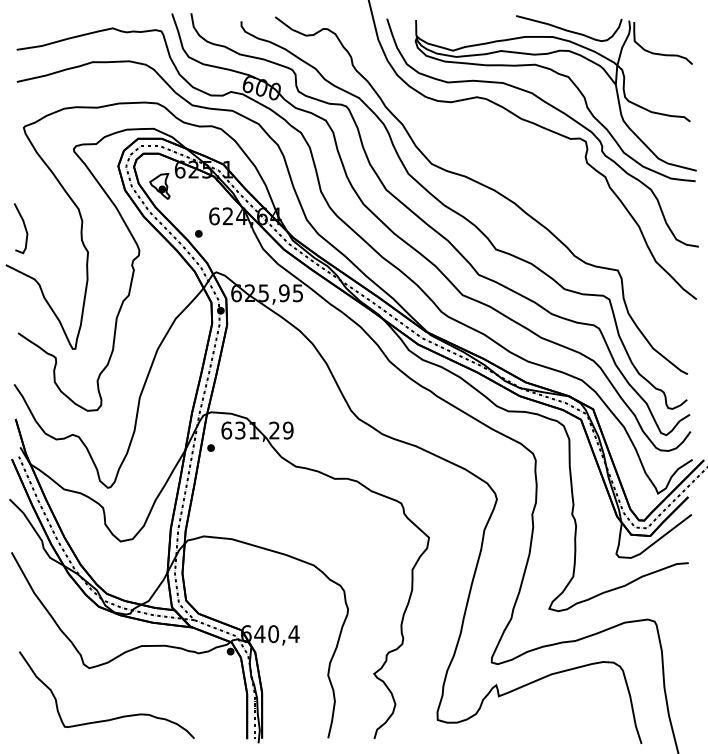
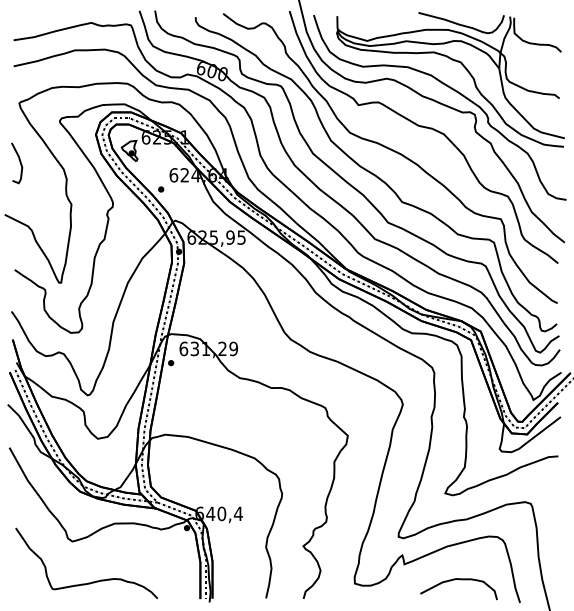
curve: (525, 158) -> (426, 128), added
curve: (24, 228) -> (19, 163), moved
curve: (565, 715) -> (458, 579), added

